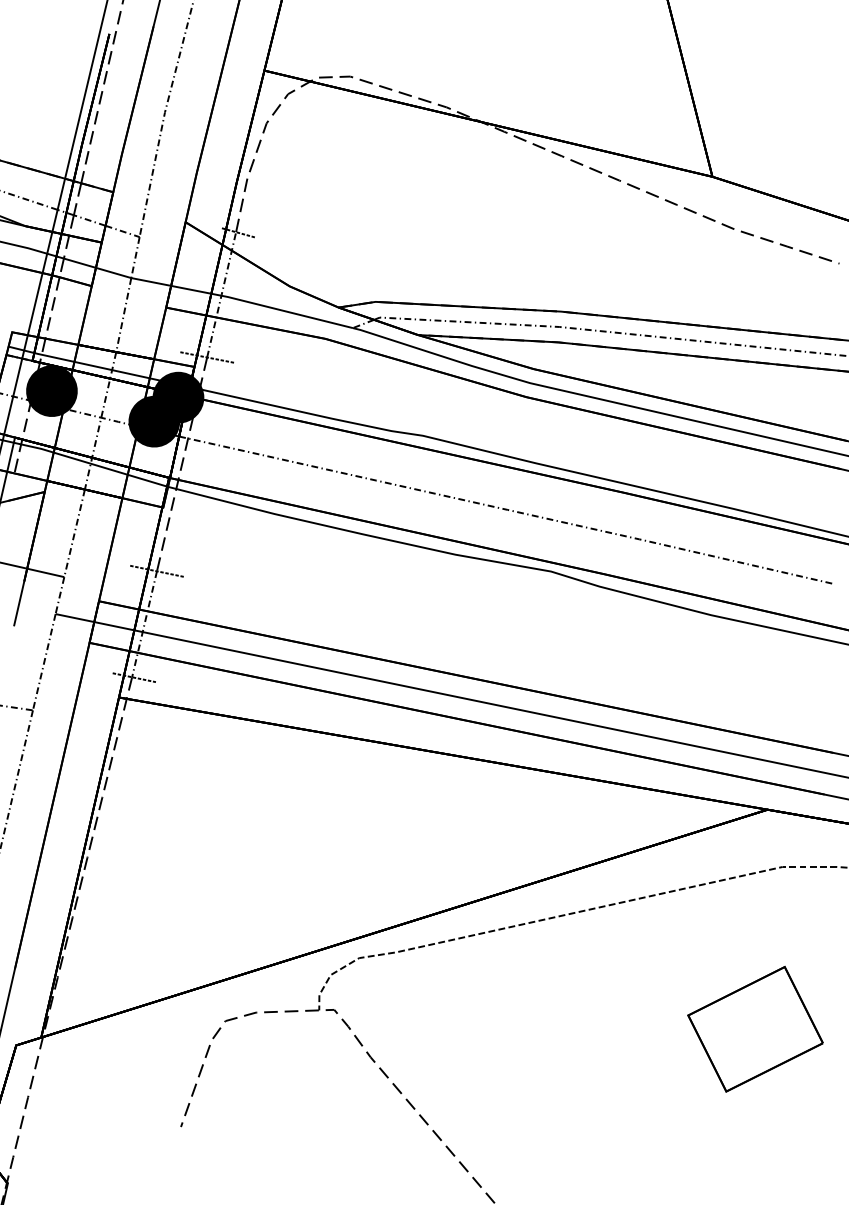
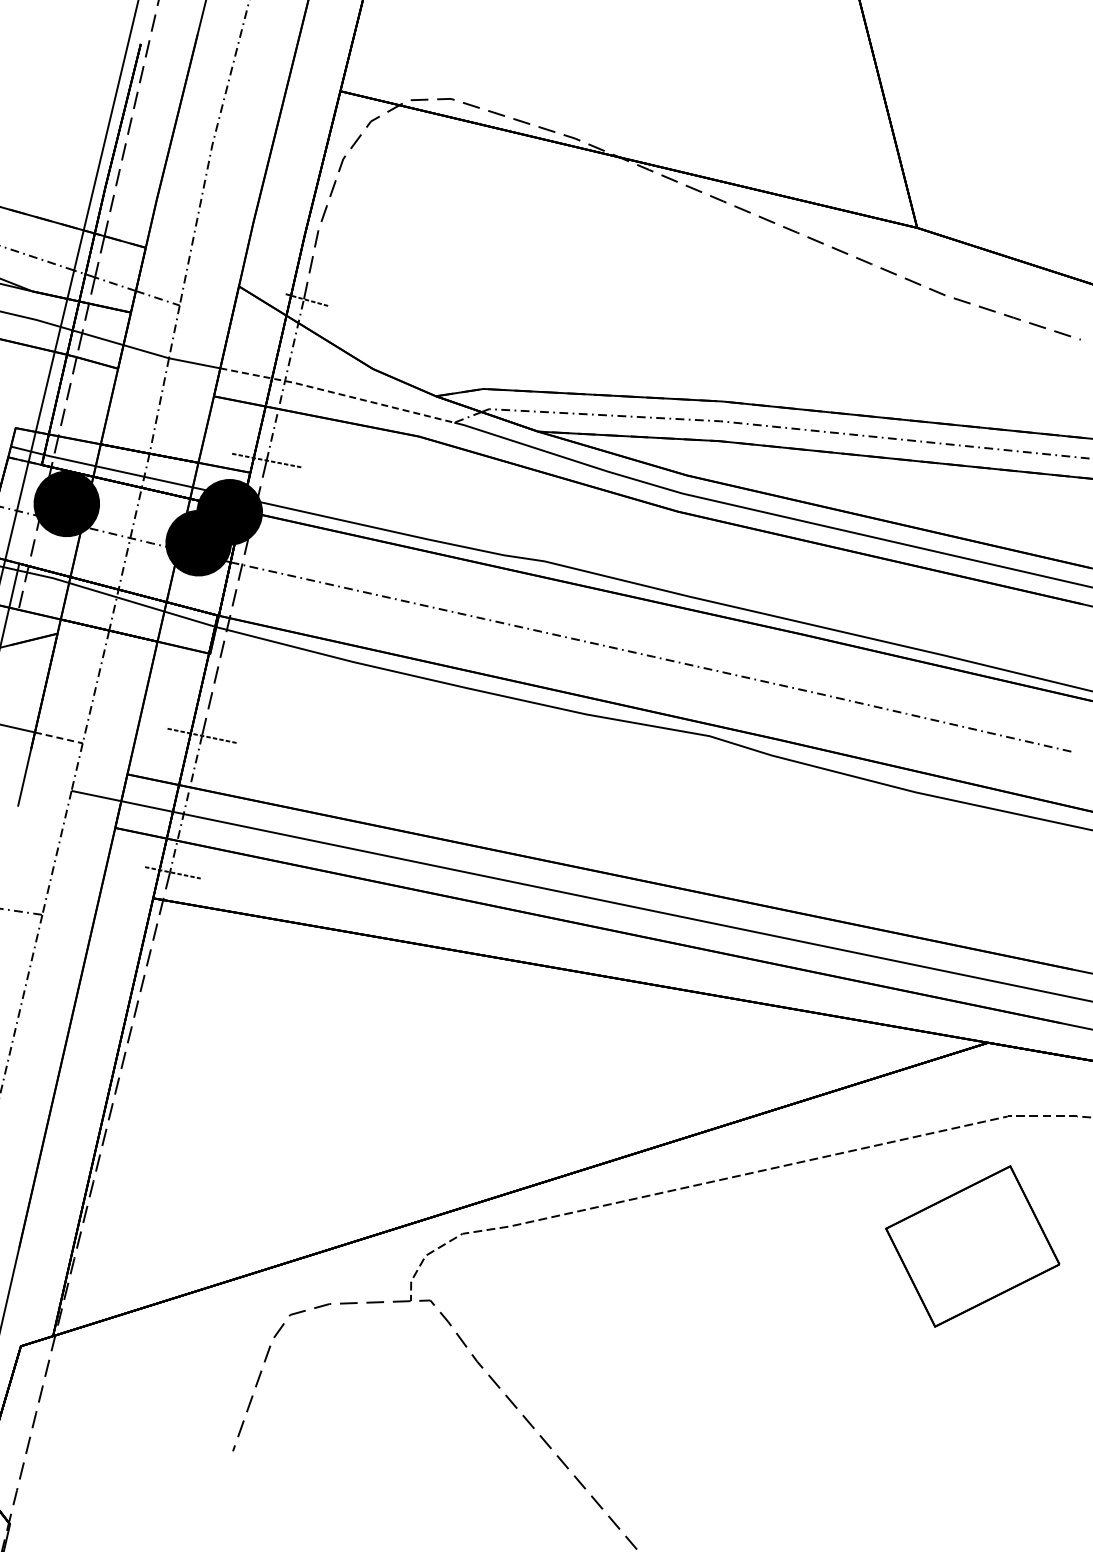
line: (262, 305) -> (337, 393), solid -> dashed
line: (45, 572) -> (58, 737), solid -> dashed
part: (755, 1029) -> (972, 1246), moved

